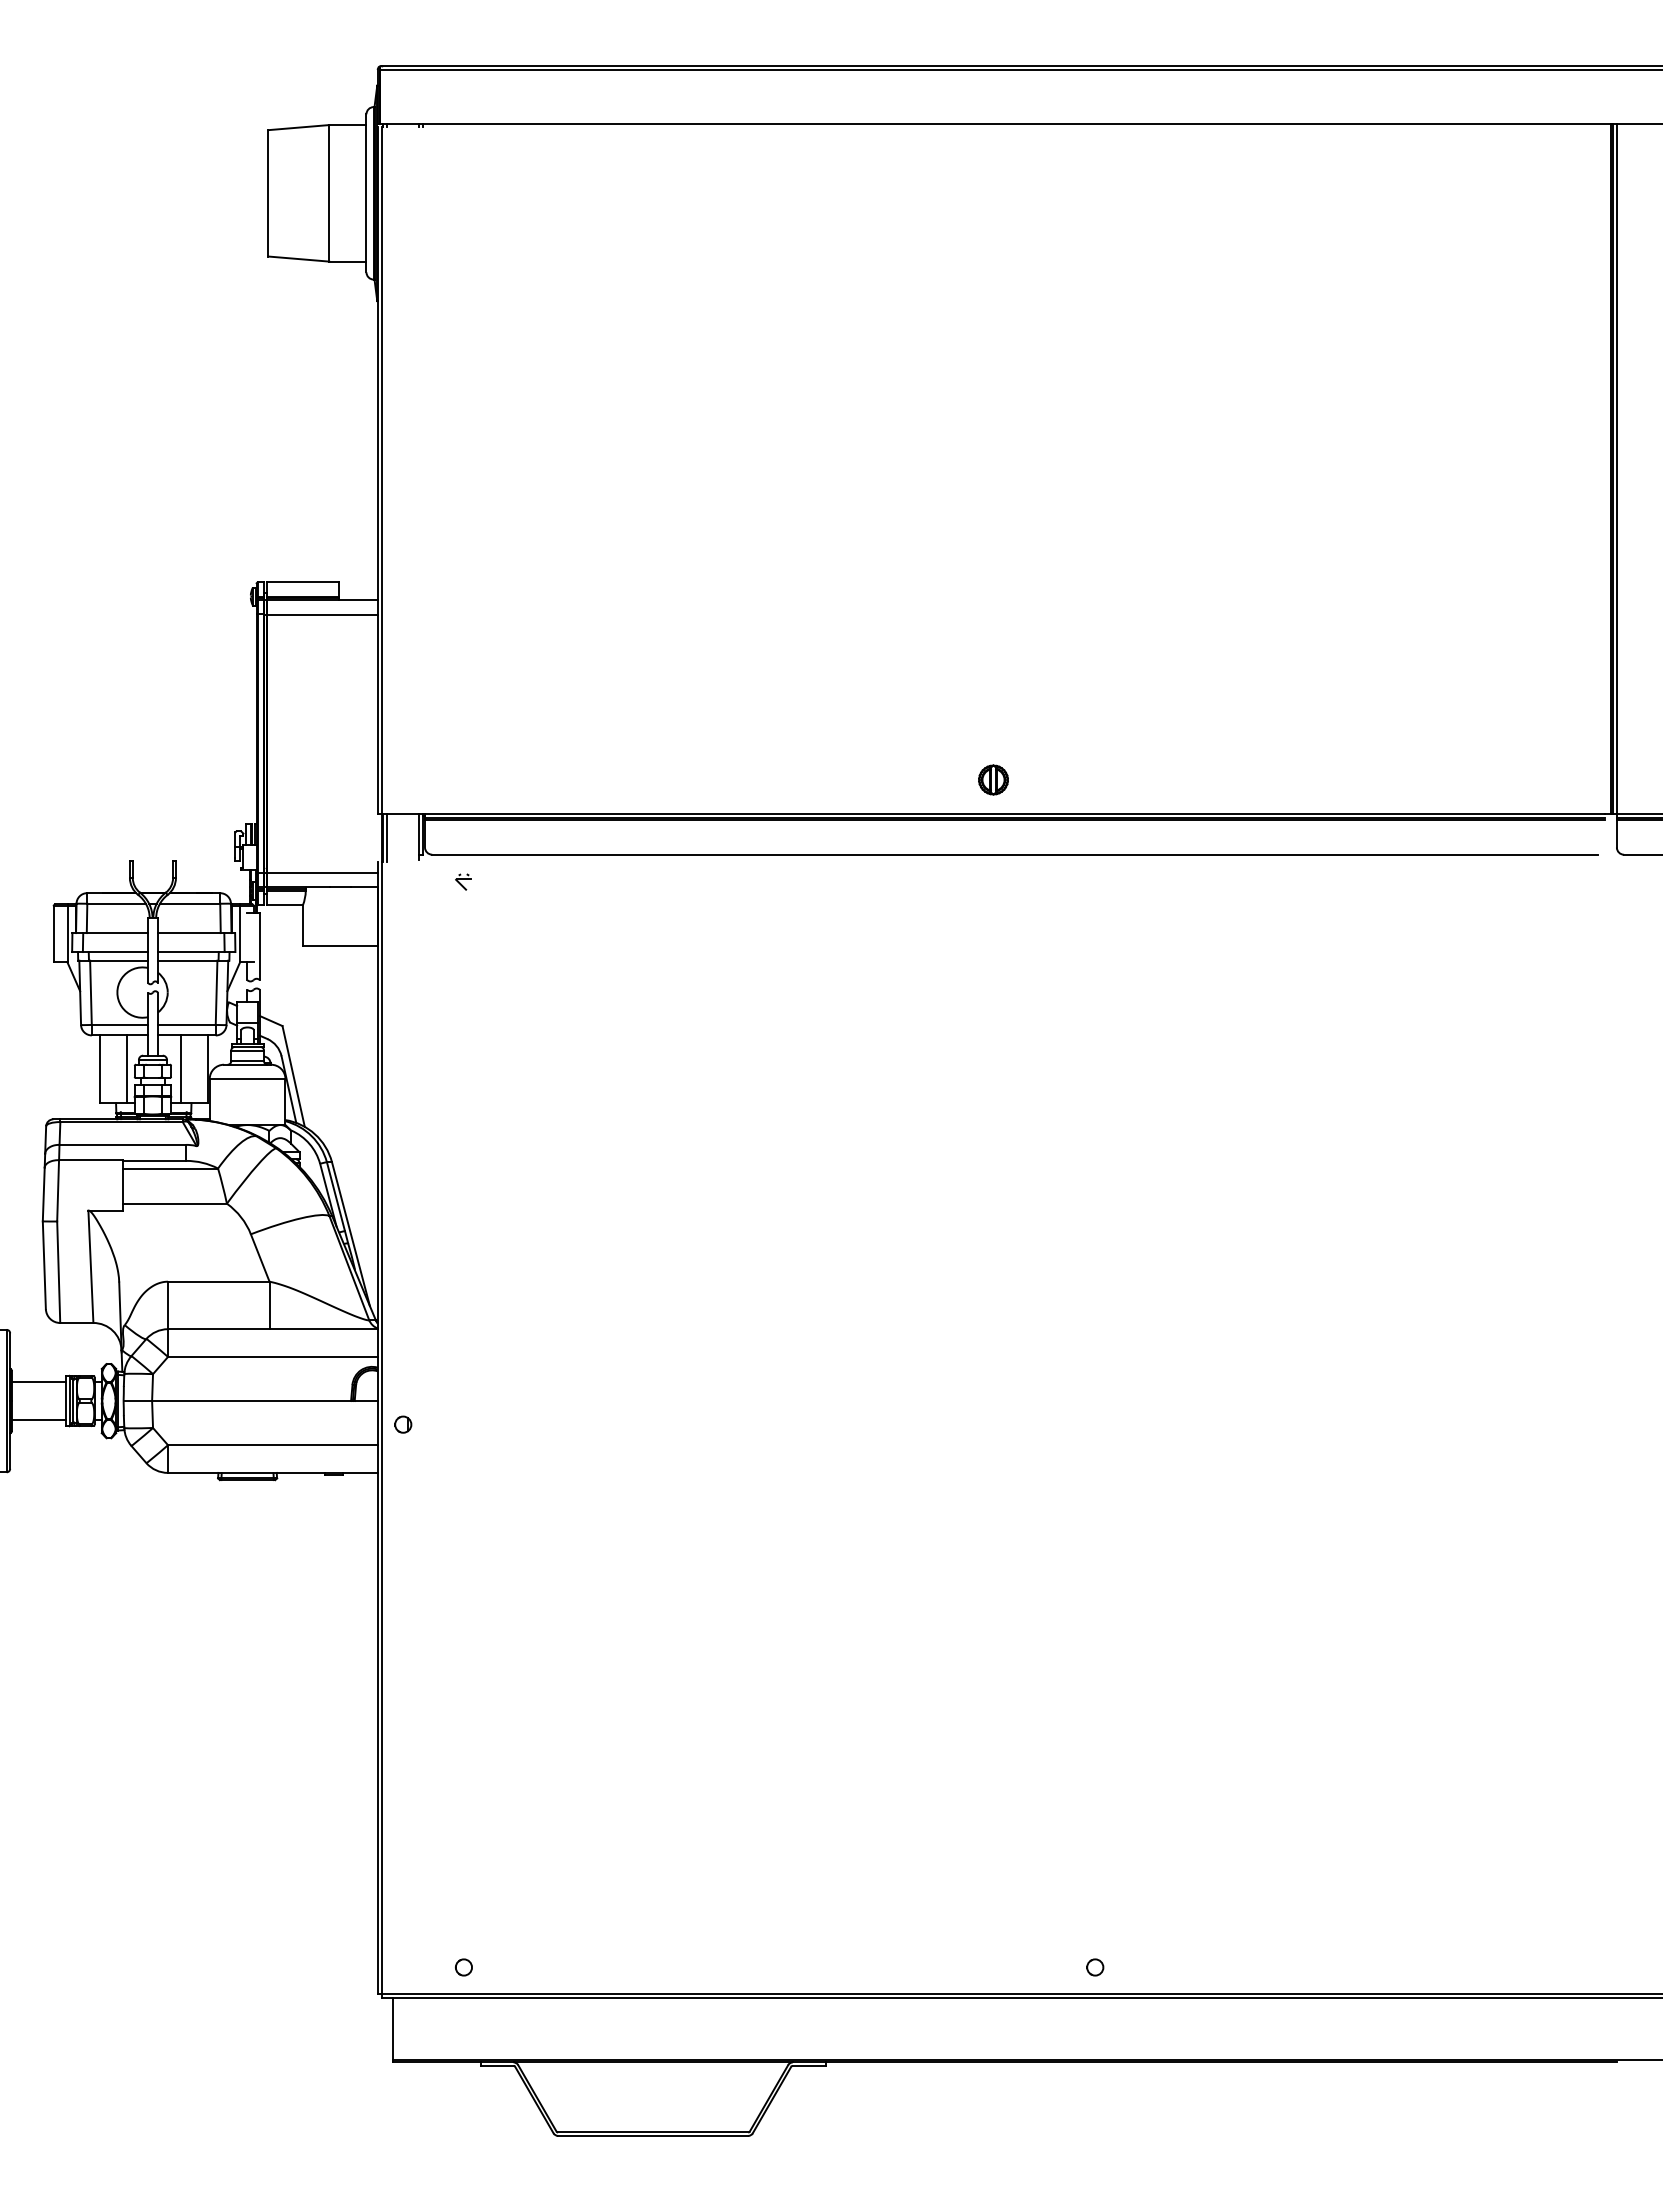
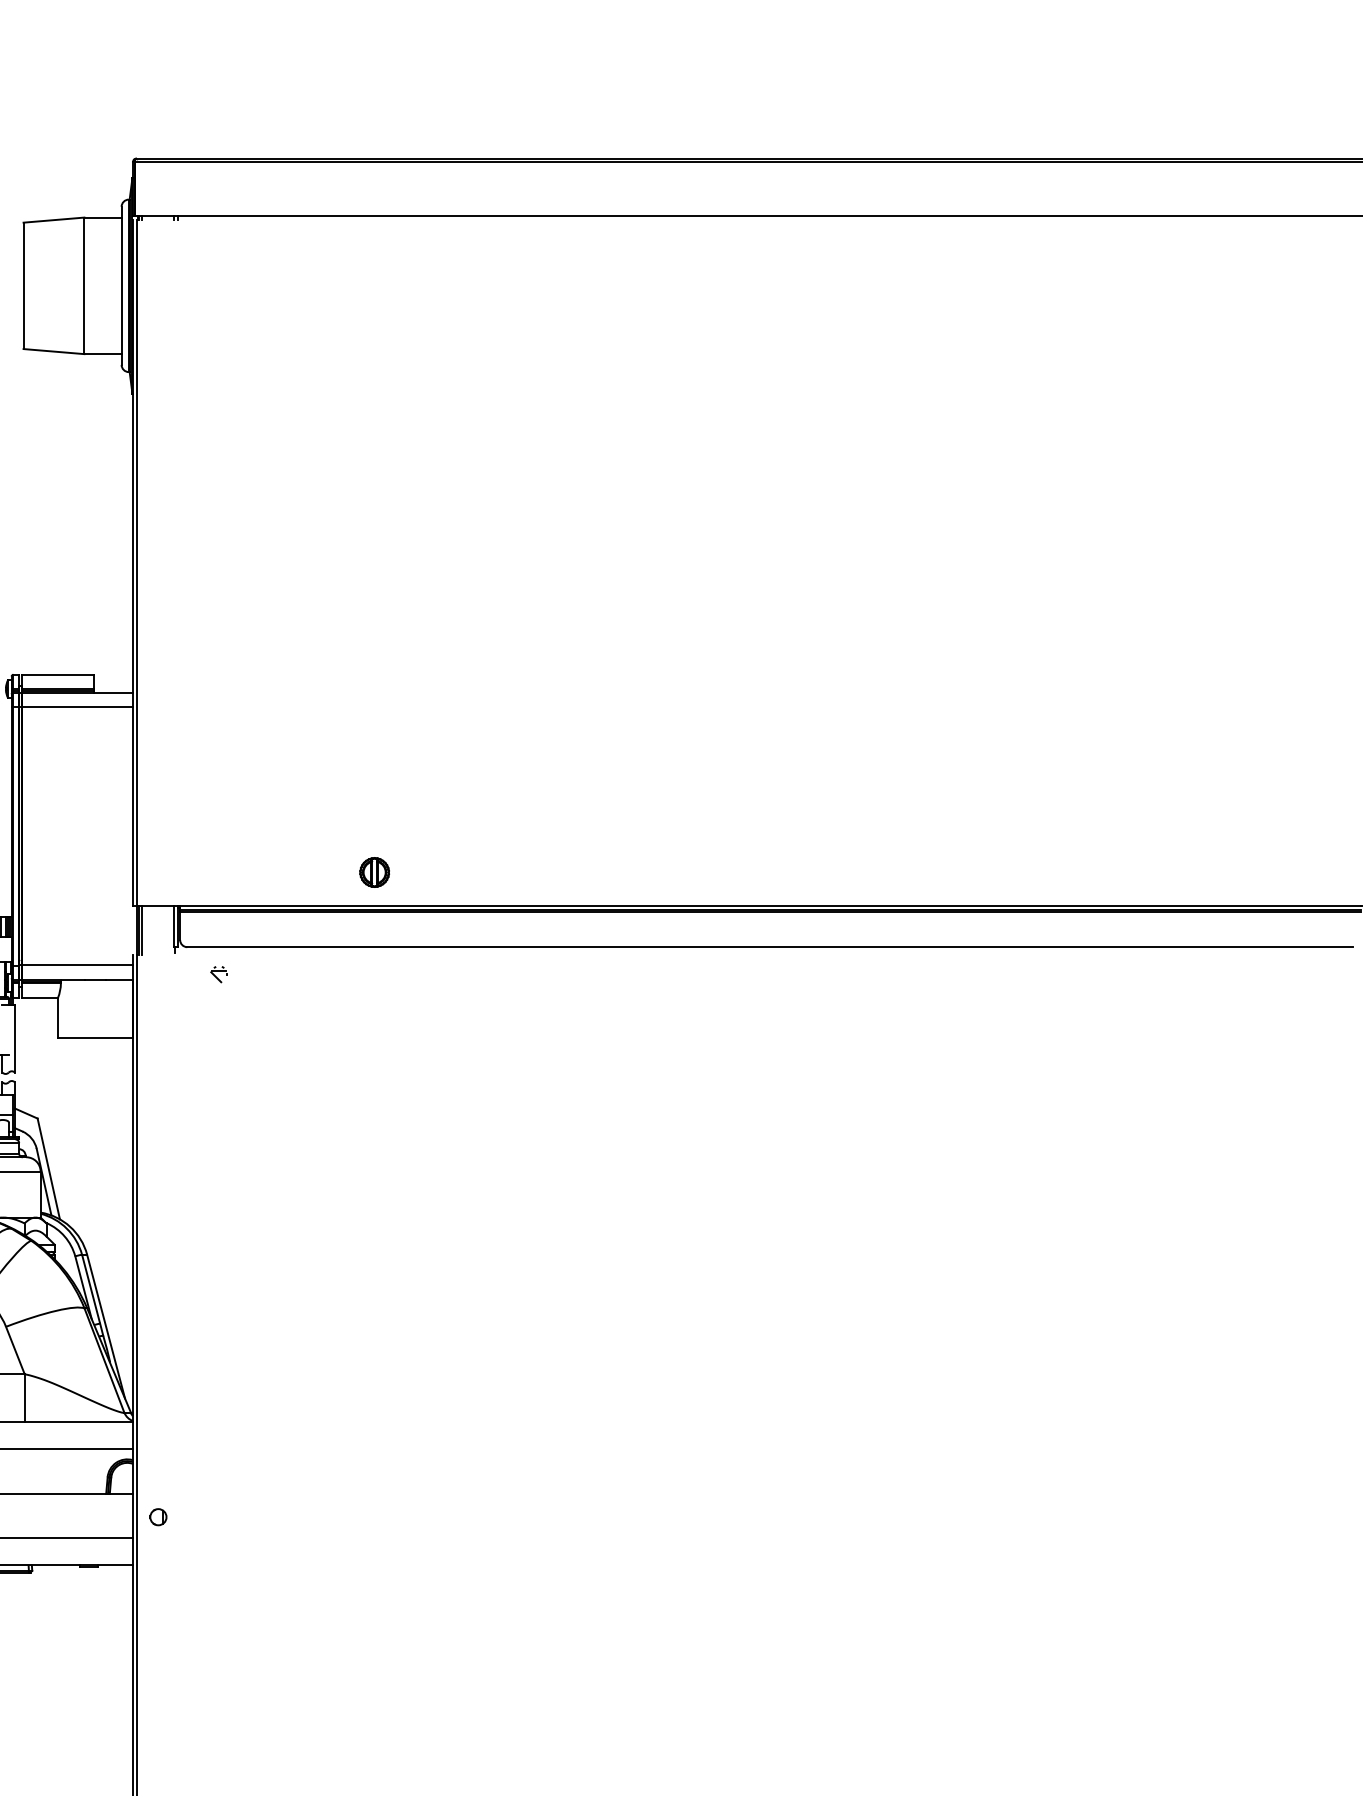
part: (993, 779) -> (374, 872), moved

